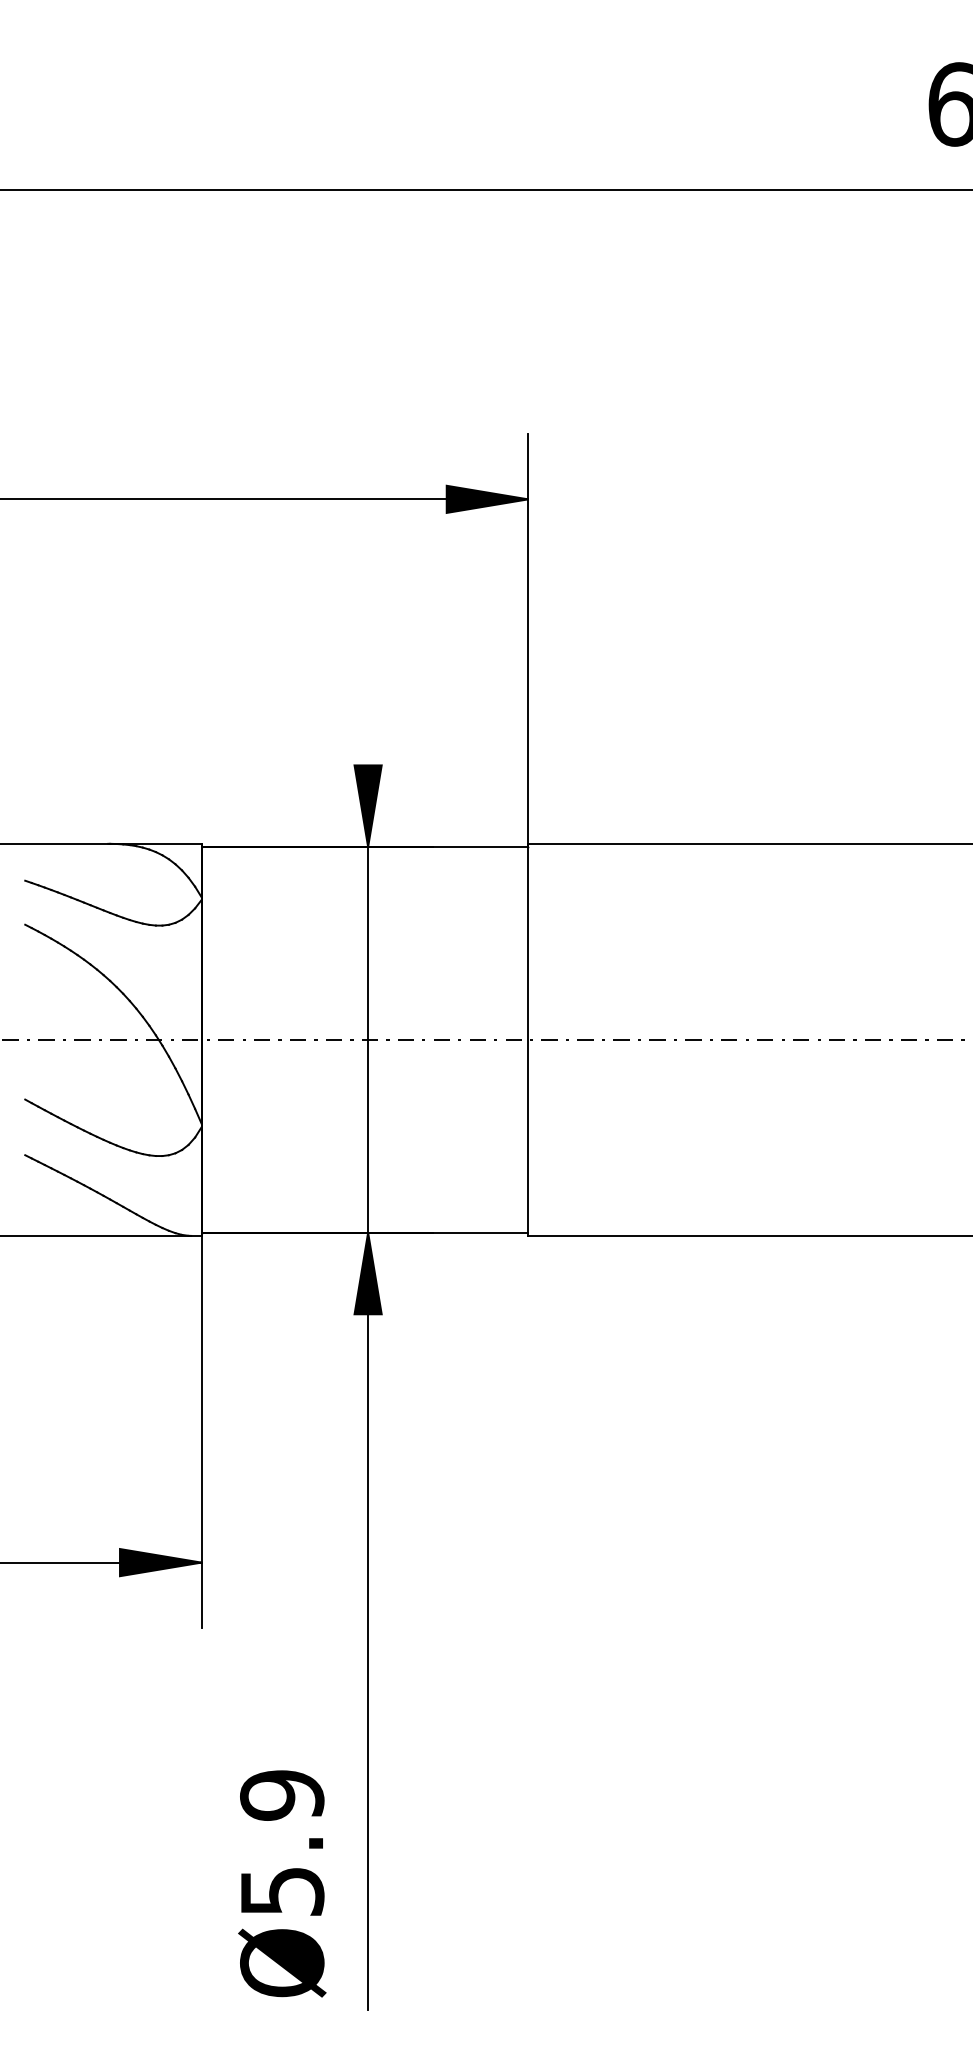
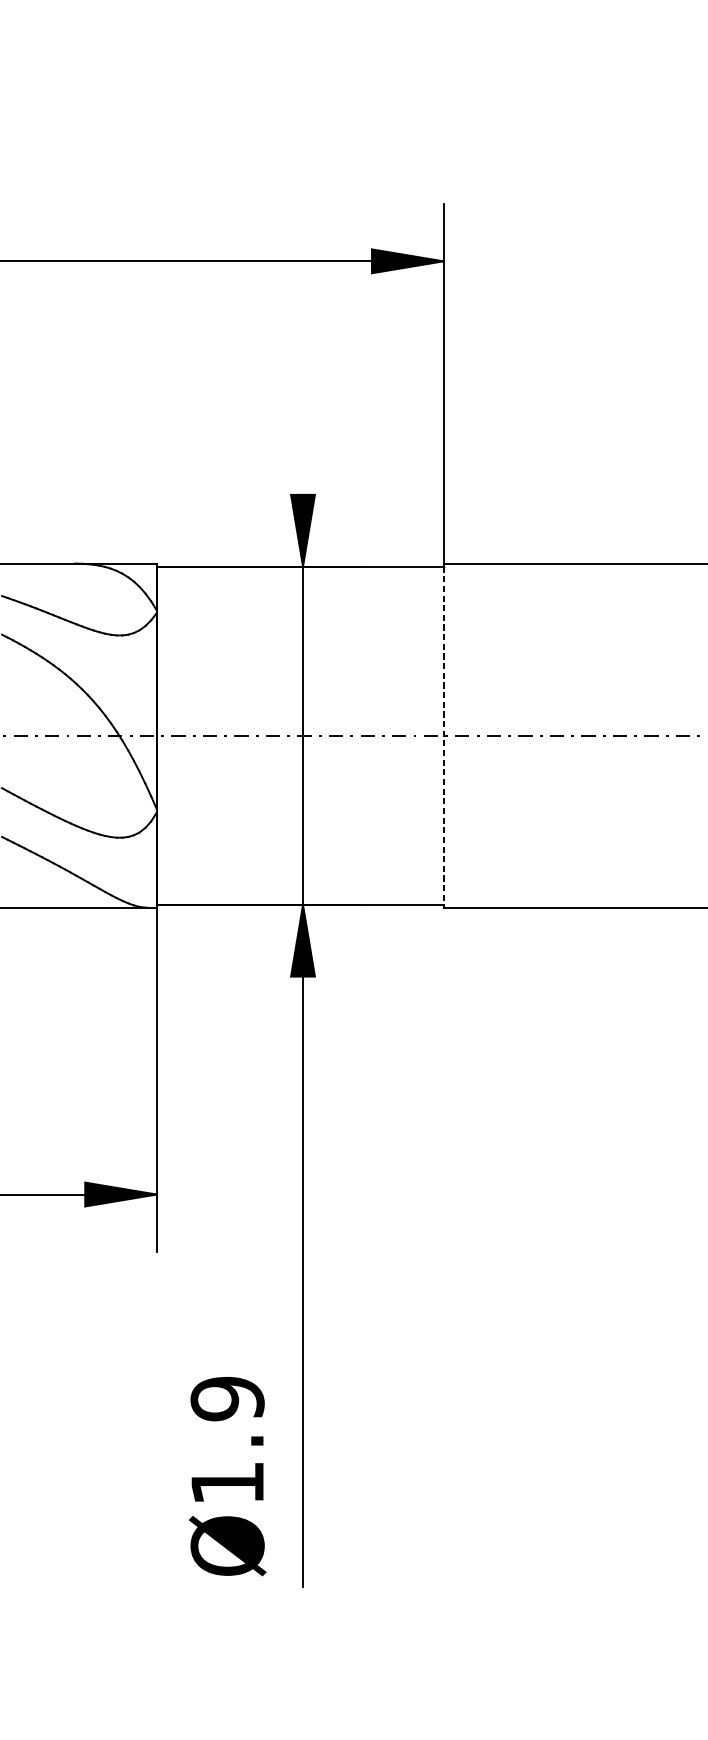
line: (528, 1039) -> (443, 735), solid -> dashed
text: (282, 1891) -> (227, 1483), Ø5.9 -> Ø1.9

